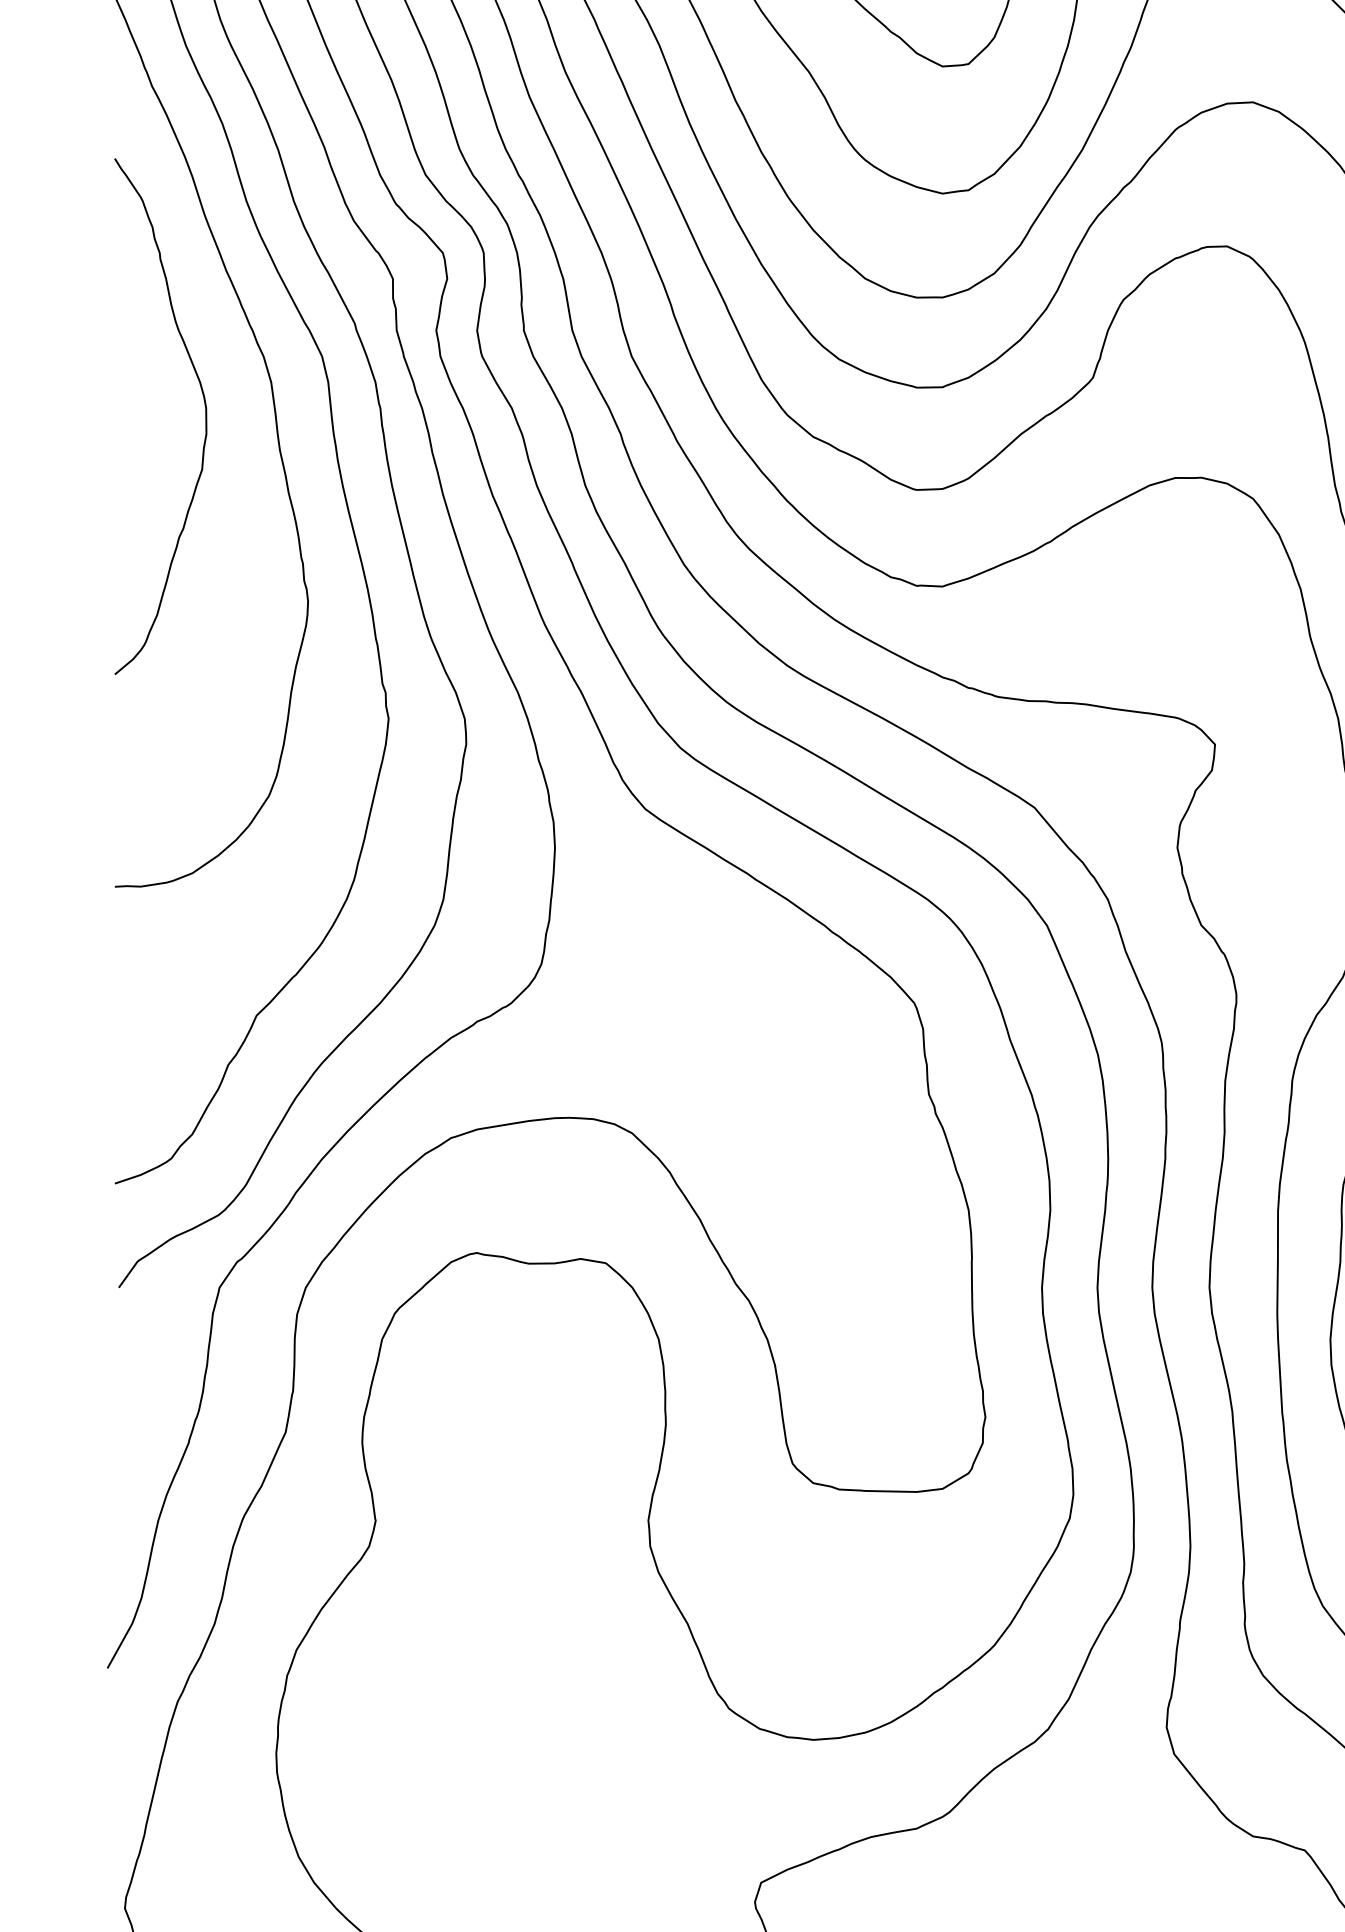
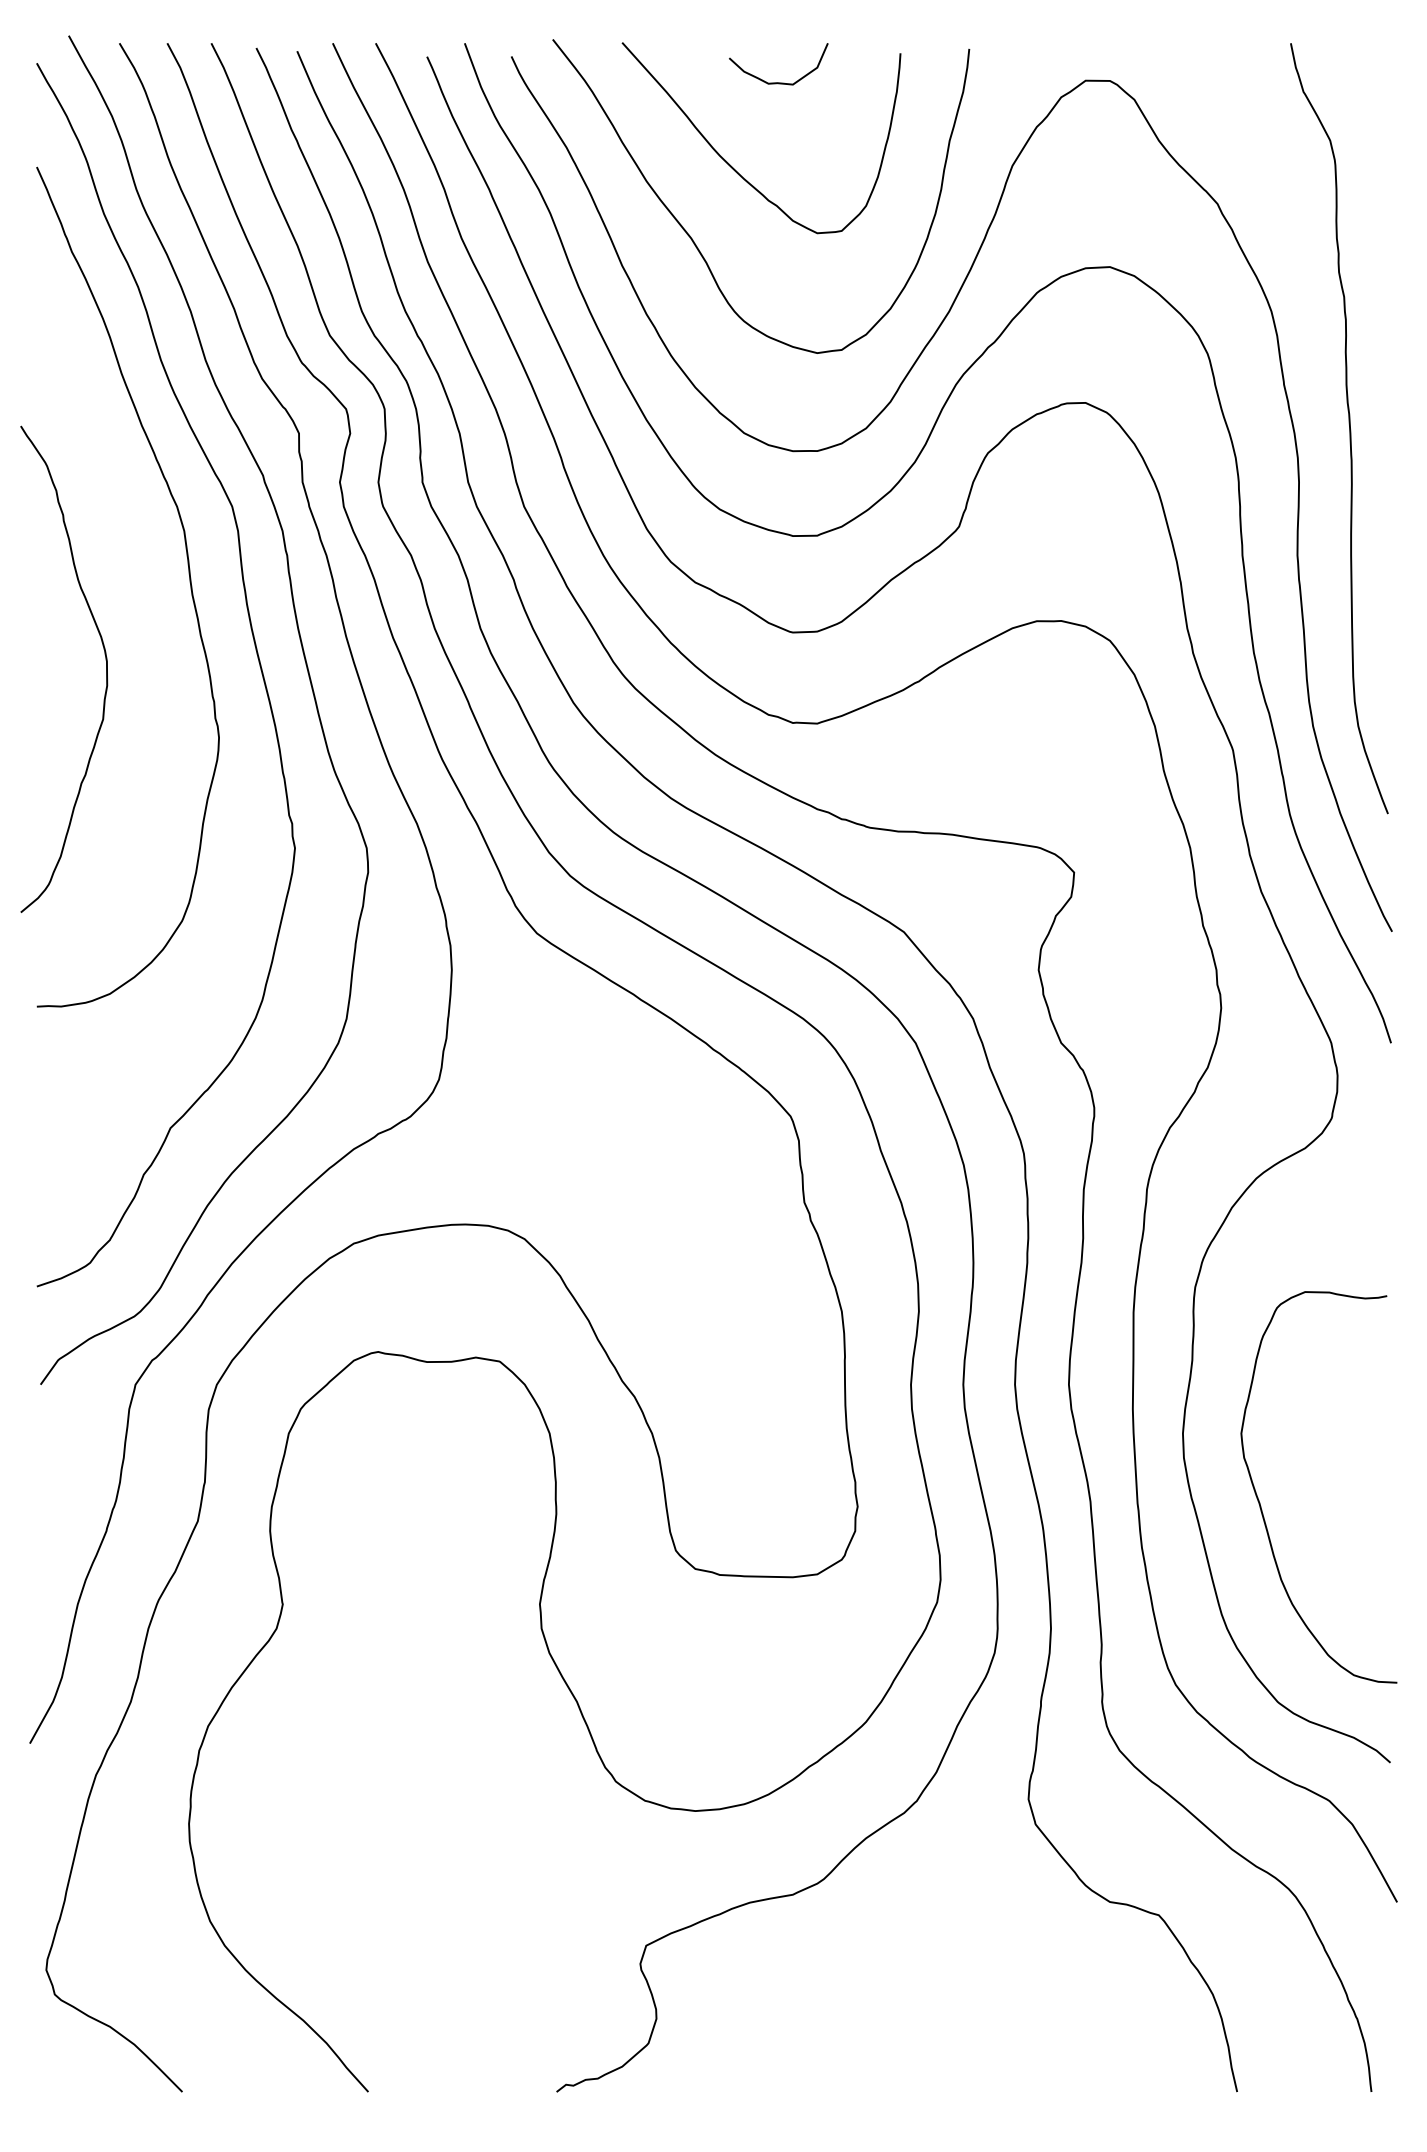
curve: (204, 407) -> (105, 660), moved

